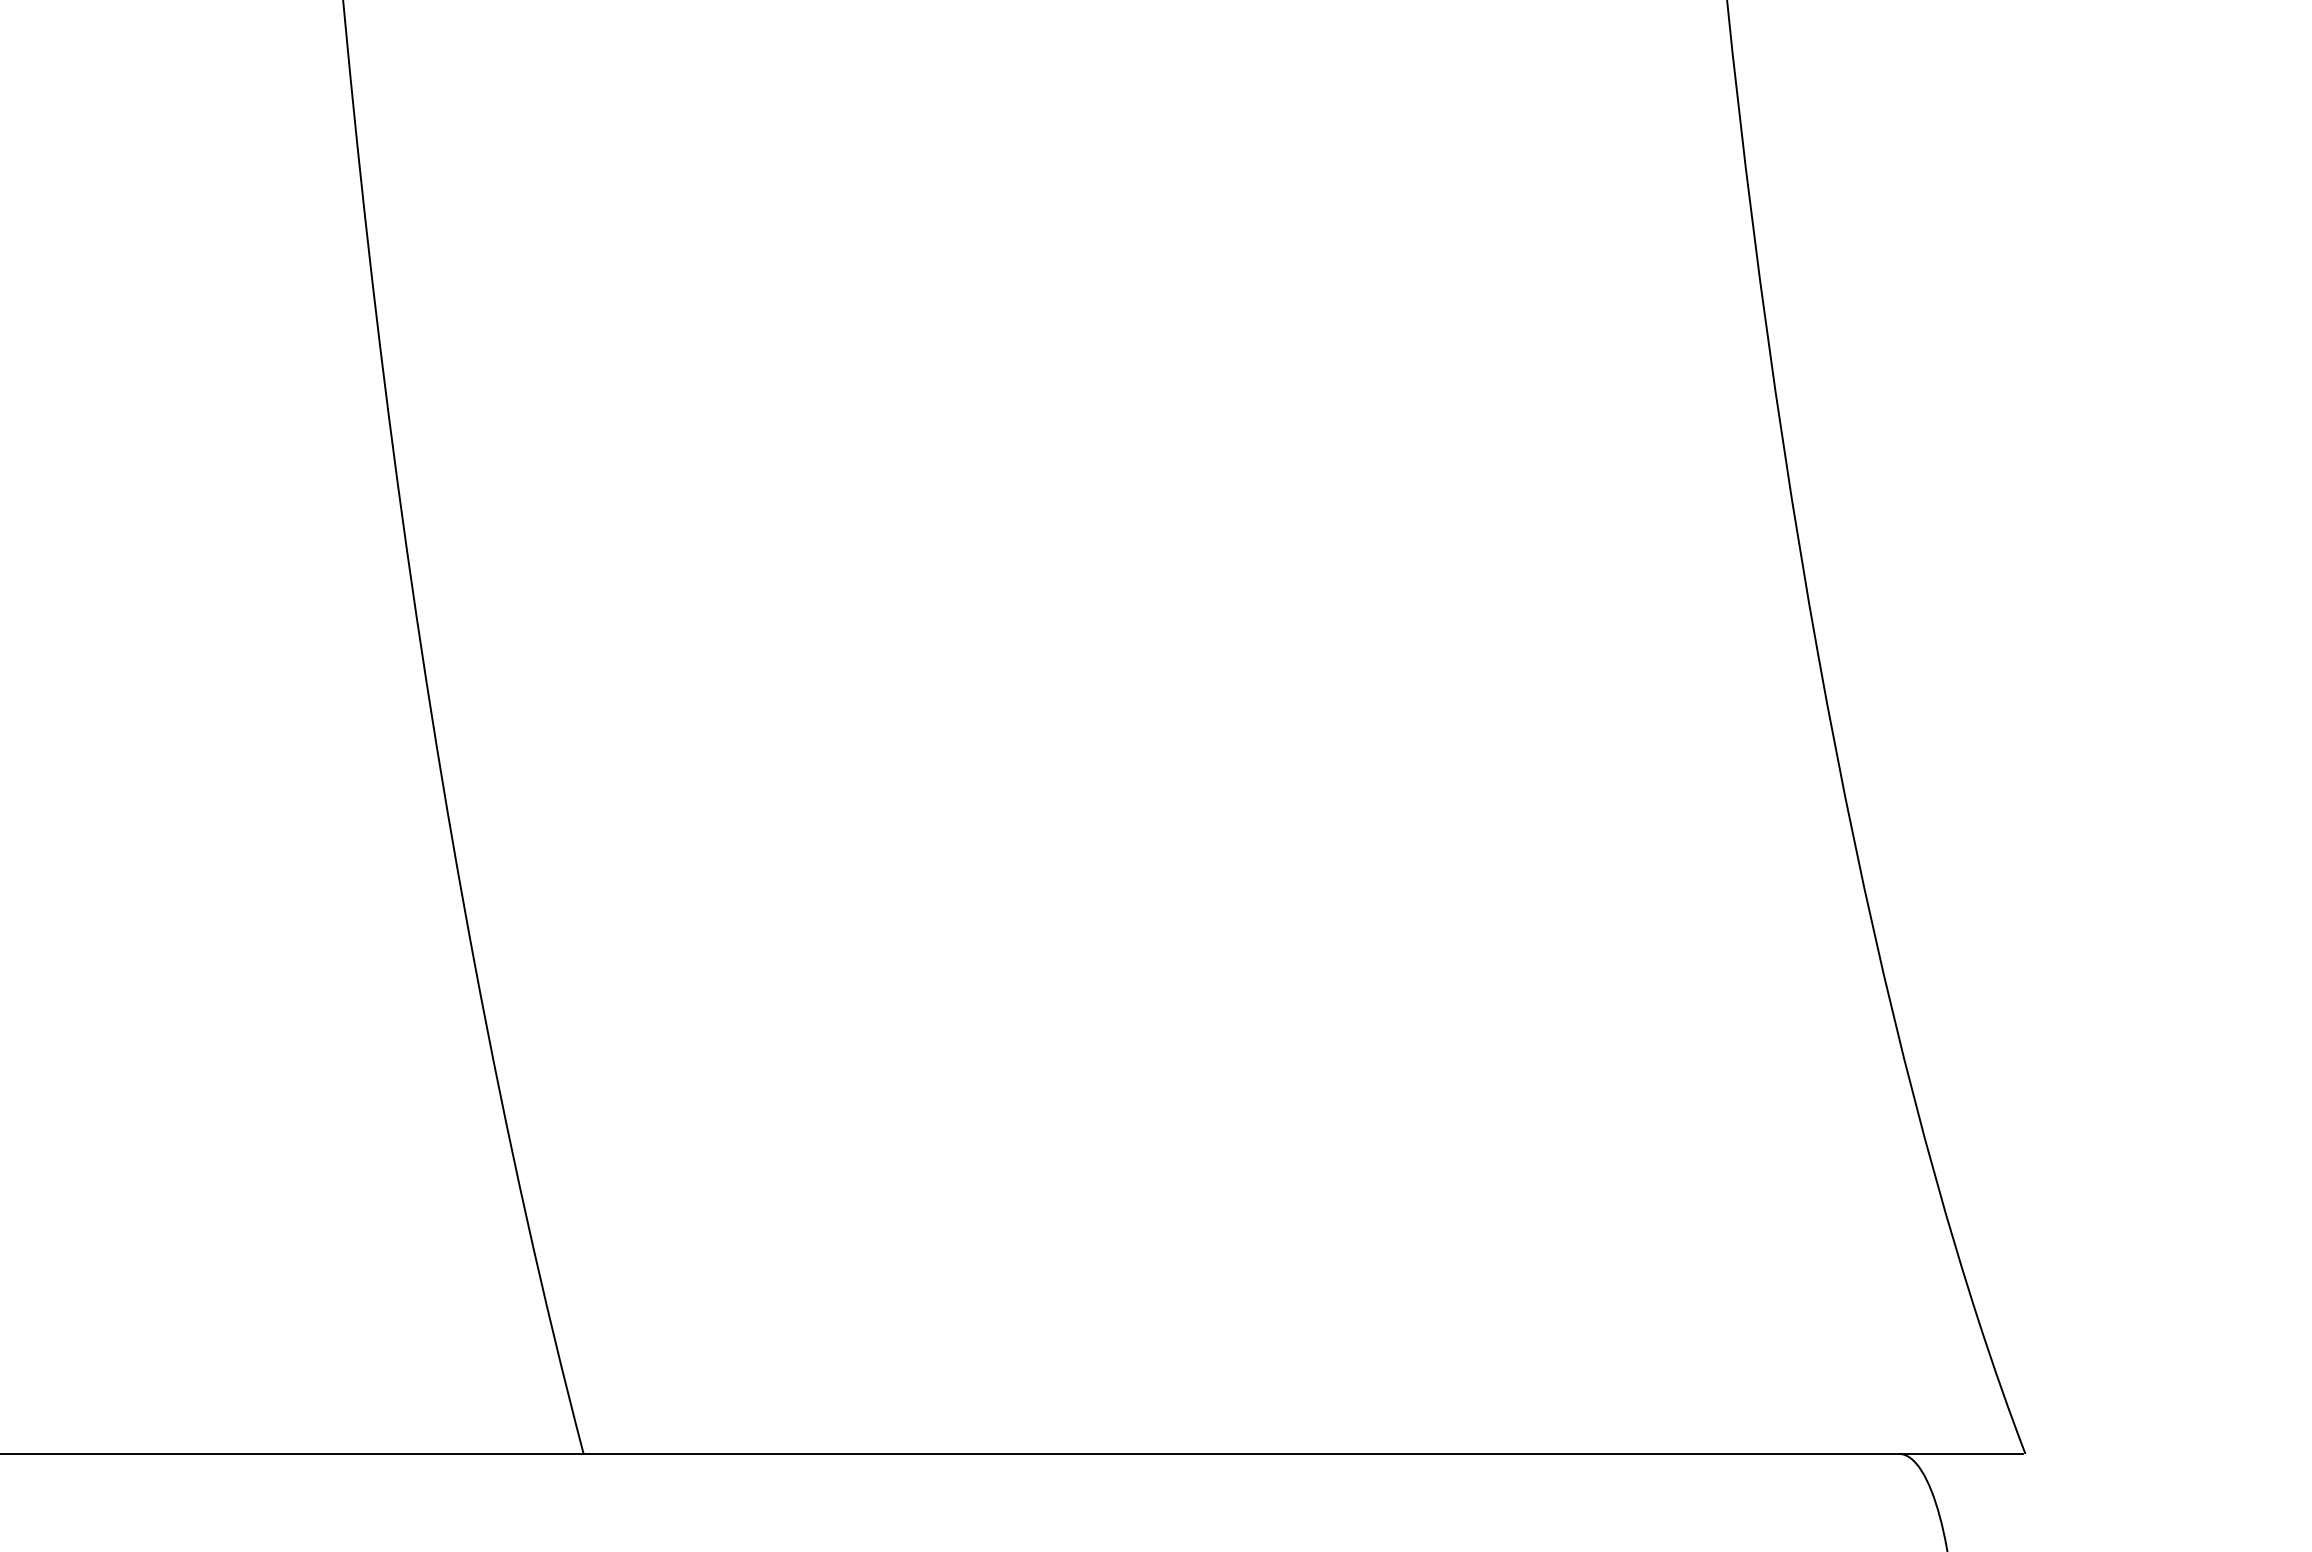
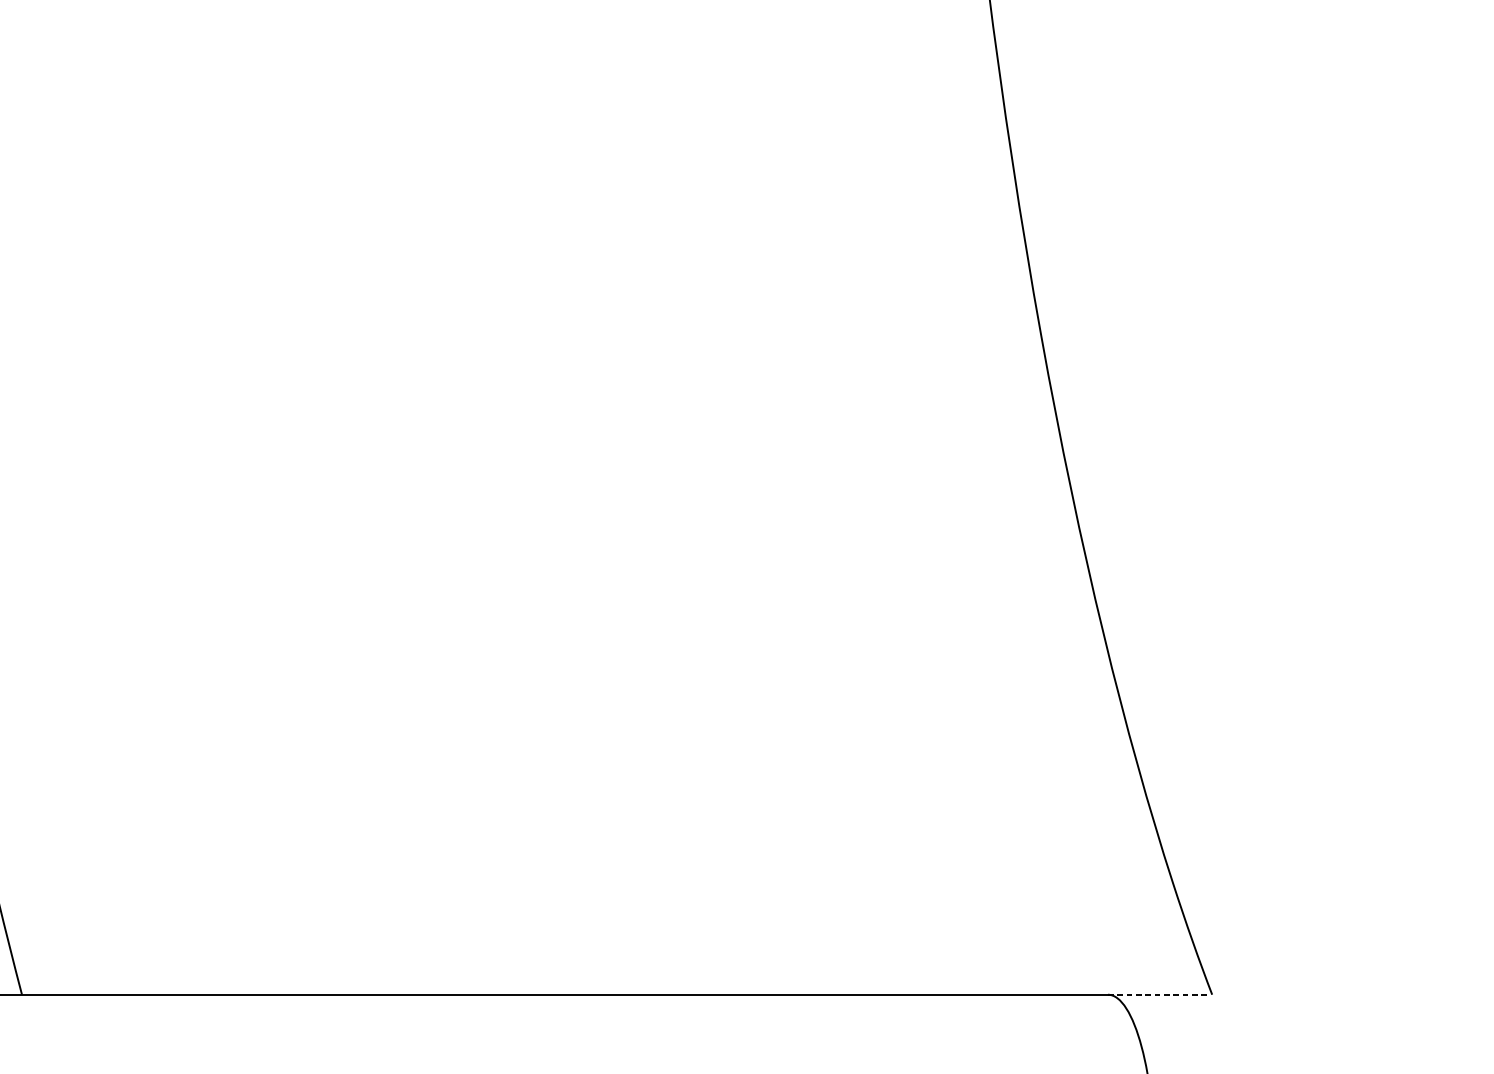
line: (1961, 1453) -> (1159, 994), solid -> dashed

